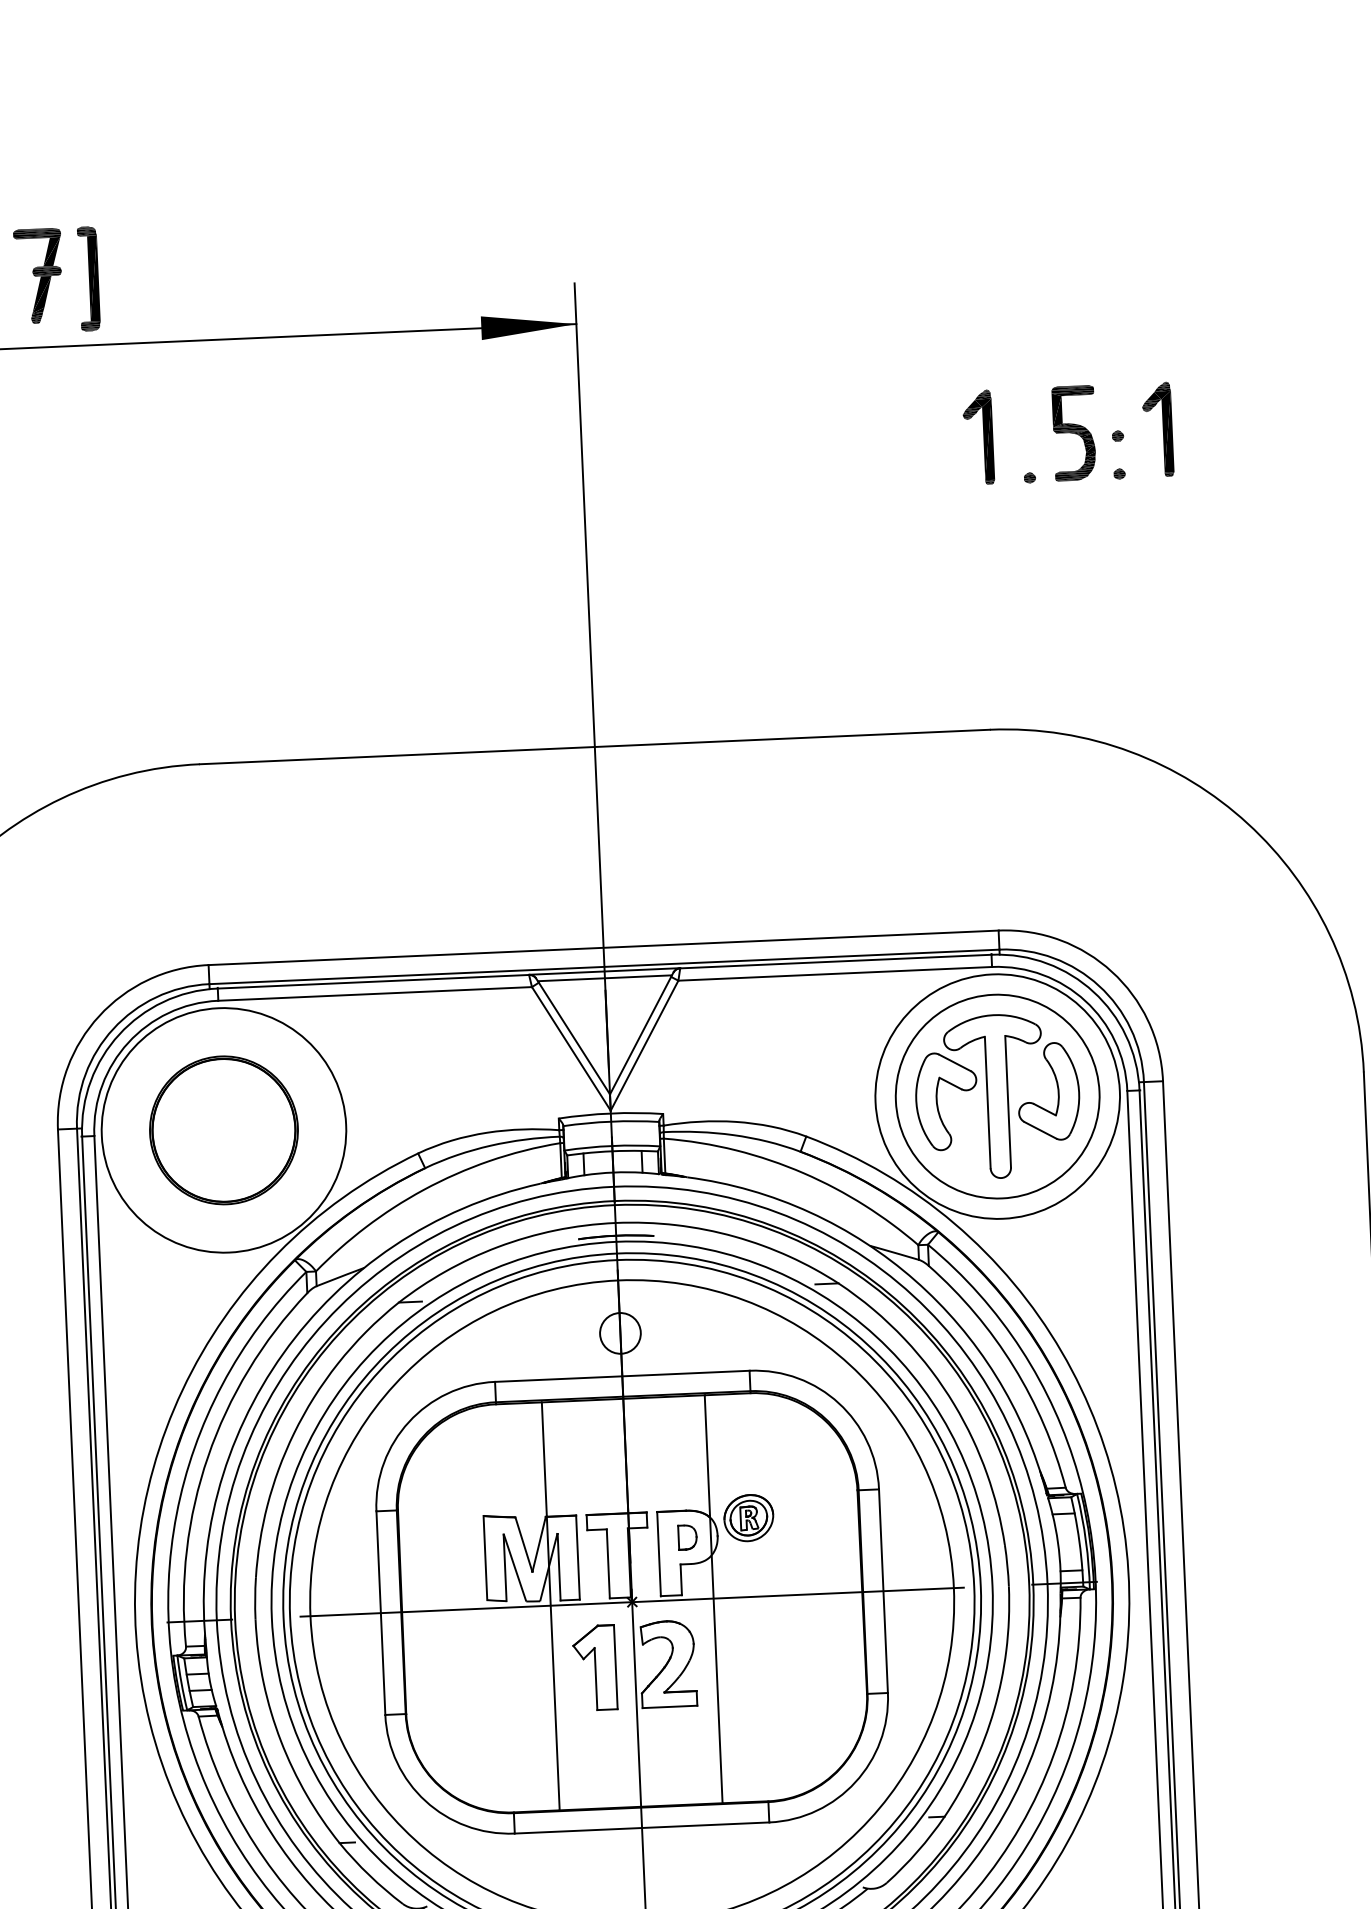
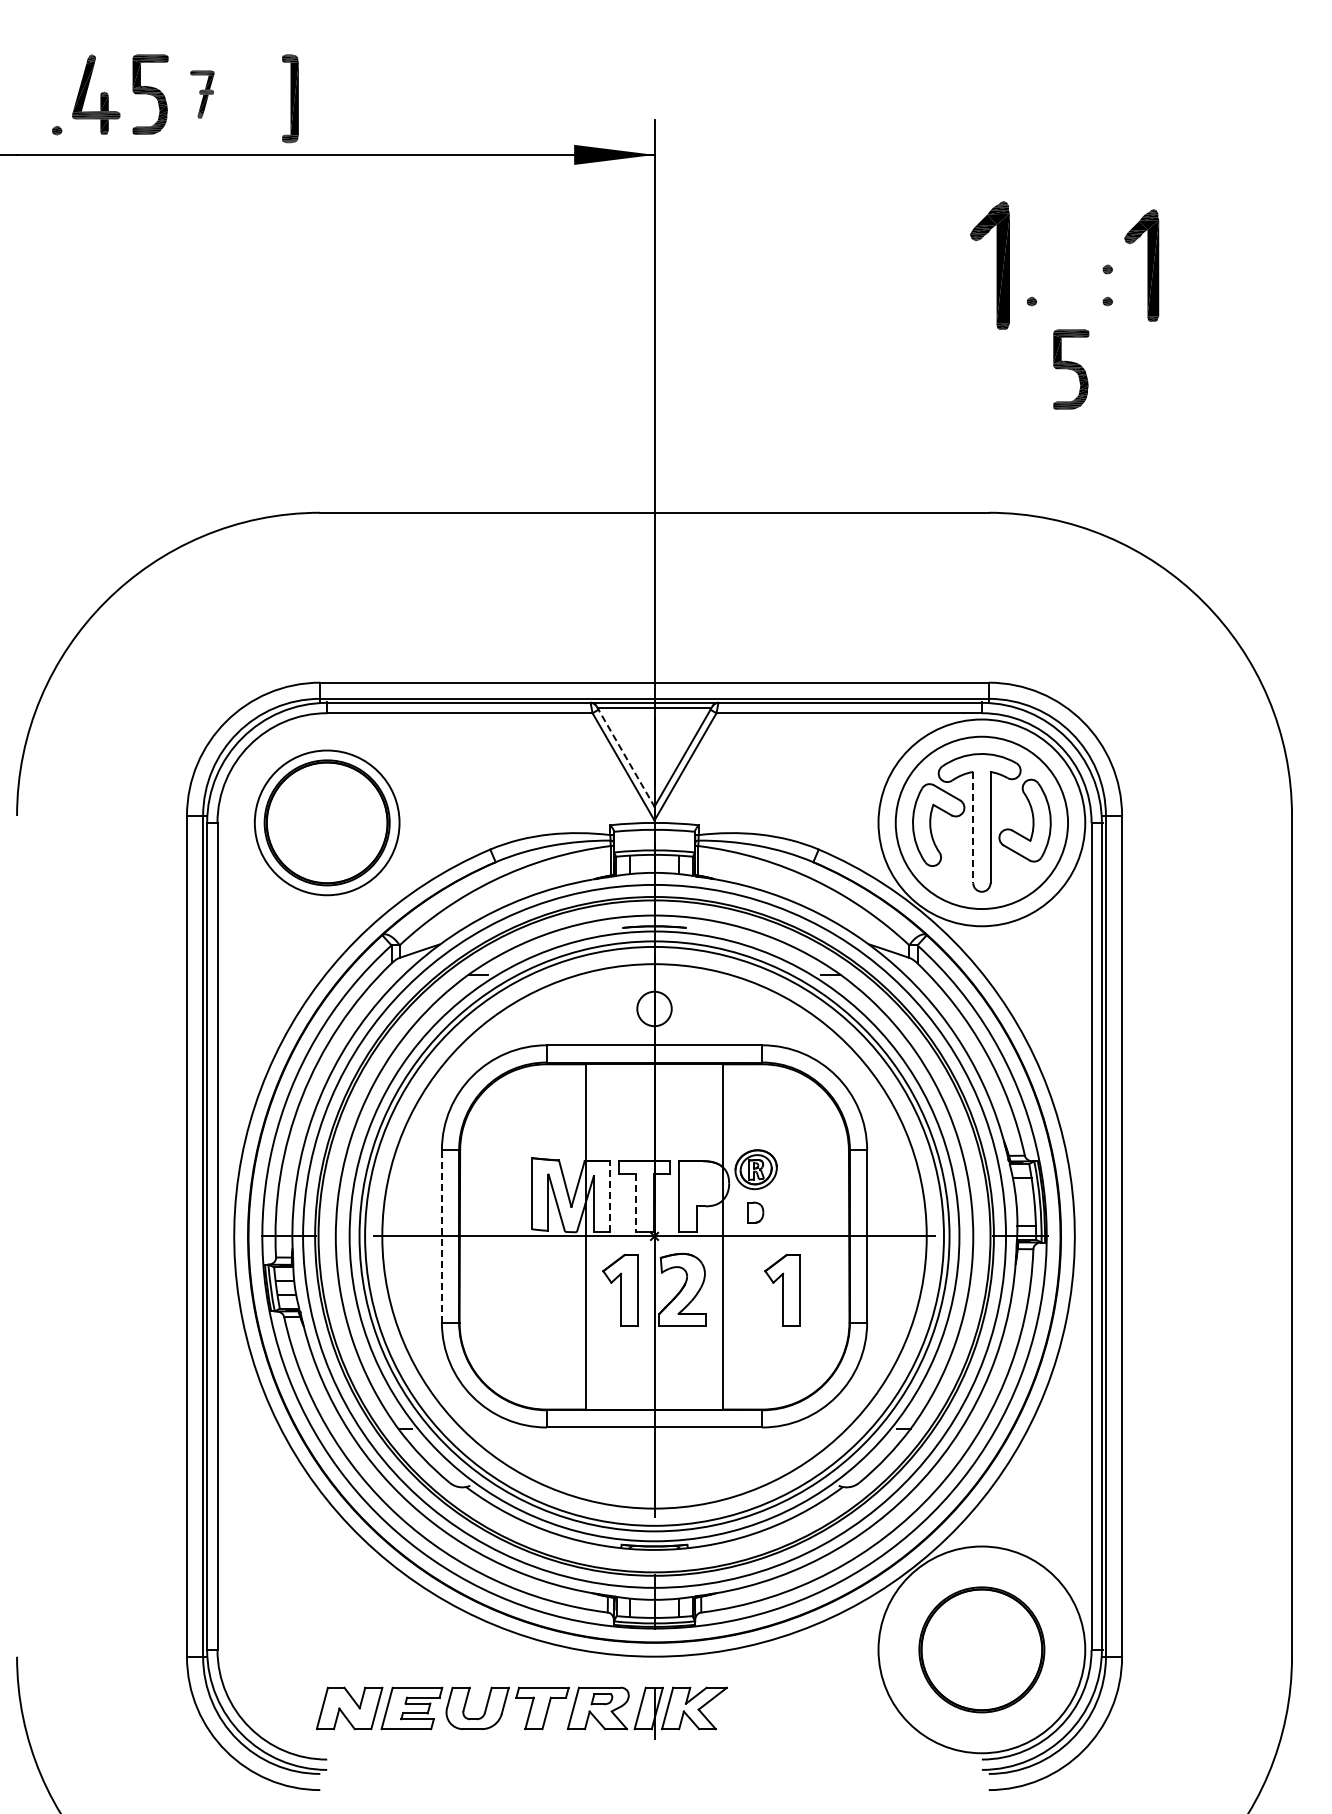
part: (39, 276) -> (202, 94), size x0.6
part: (88, 278) -> (290, 98), moved
part: (1157, 429) -> (1141, 265), size x1.4
part: (1074, 433) -> (1071, 369), moved
part: (977, 437) -> (989, 265), size x1.6
line: (573, 1036) -> (625, 756), solid -> dashed
line: (988, 1102) -> (973, 827), solid -> dashed
circle: (223, 1129) -> (326, 822), size x0.7
part: (687, 1537) -> (755, 1212), moved
line: (578, 1557) -> (610, 1196), solid -> dashed
line: (607, 1564) -> (635, 1203), solid -> dashed
line: (380, 1612) -> (441, 1235), solid -> dashed
part: (786, 1658) -> (782, 1289), added

